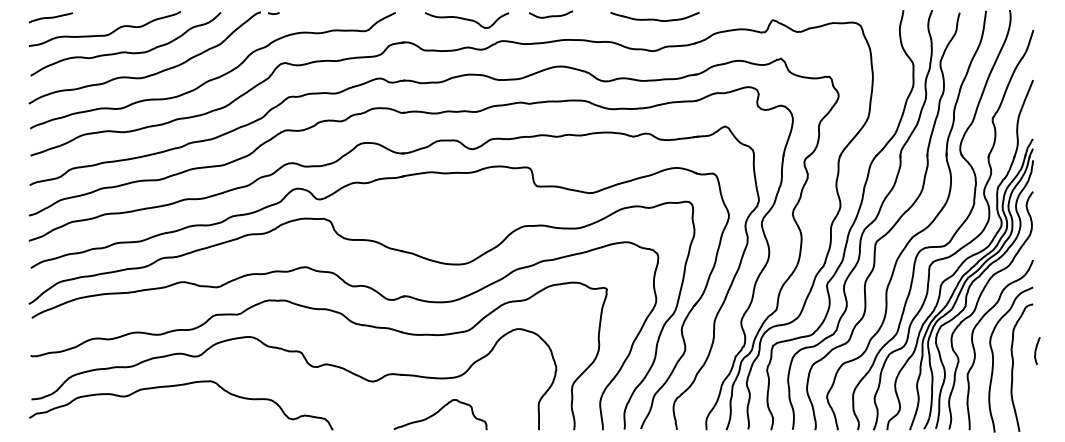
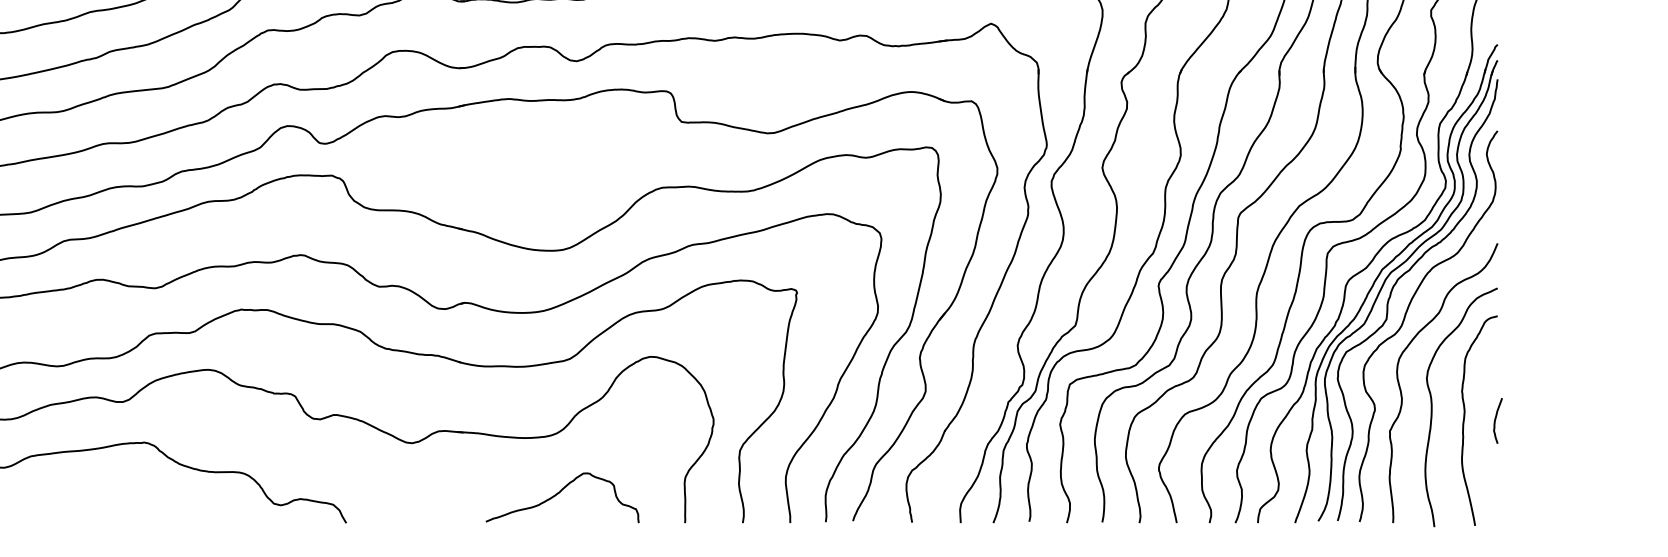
curve: (1036, 350) -> (1496, 420), moved
curve: (438, 412) -> (559, 494), moved

